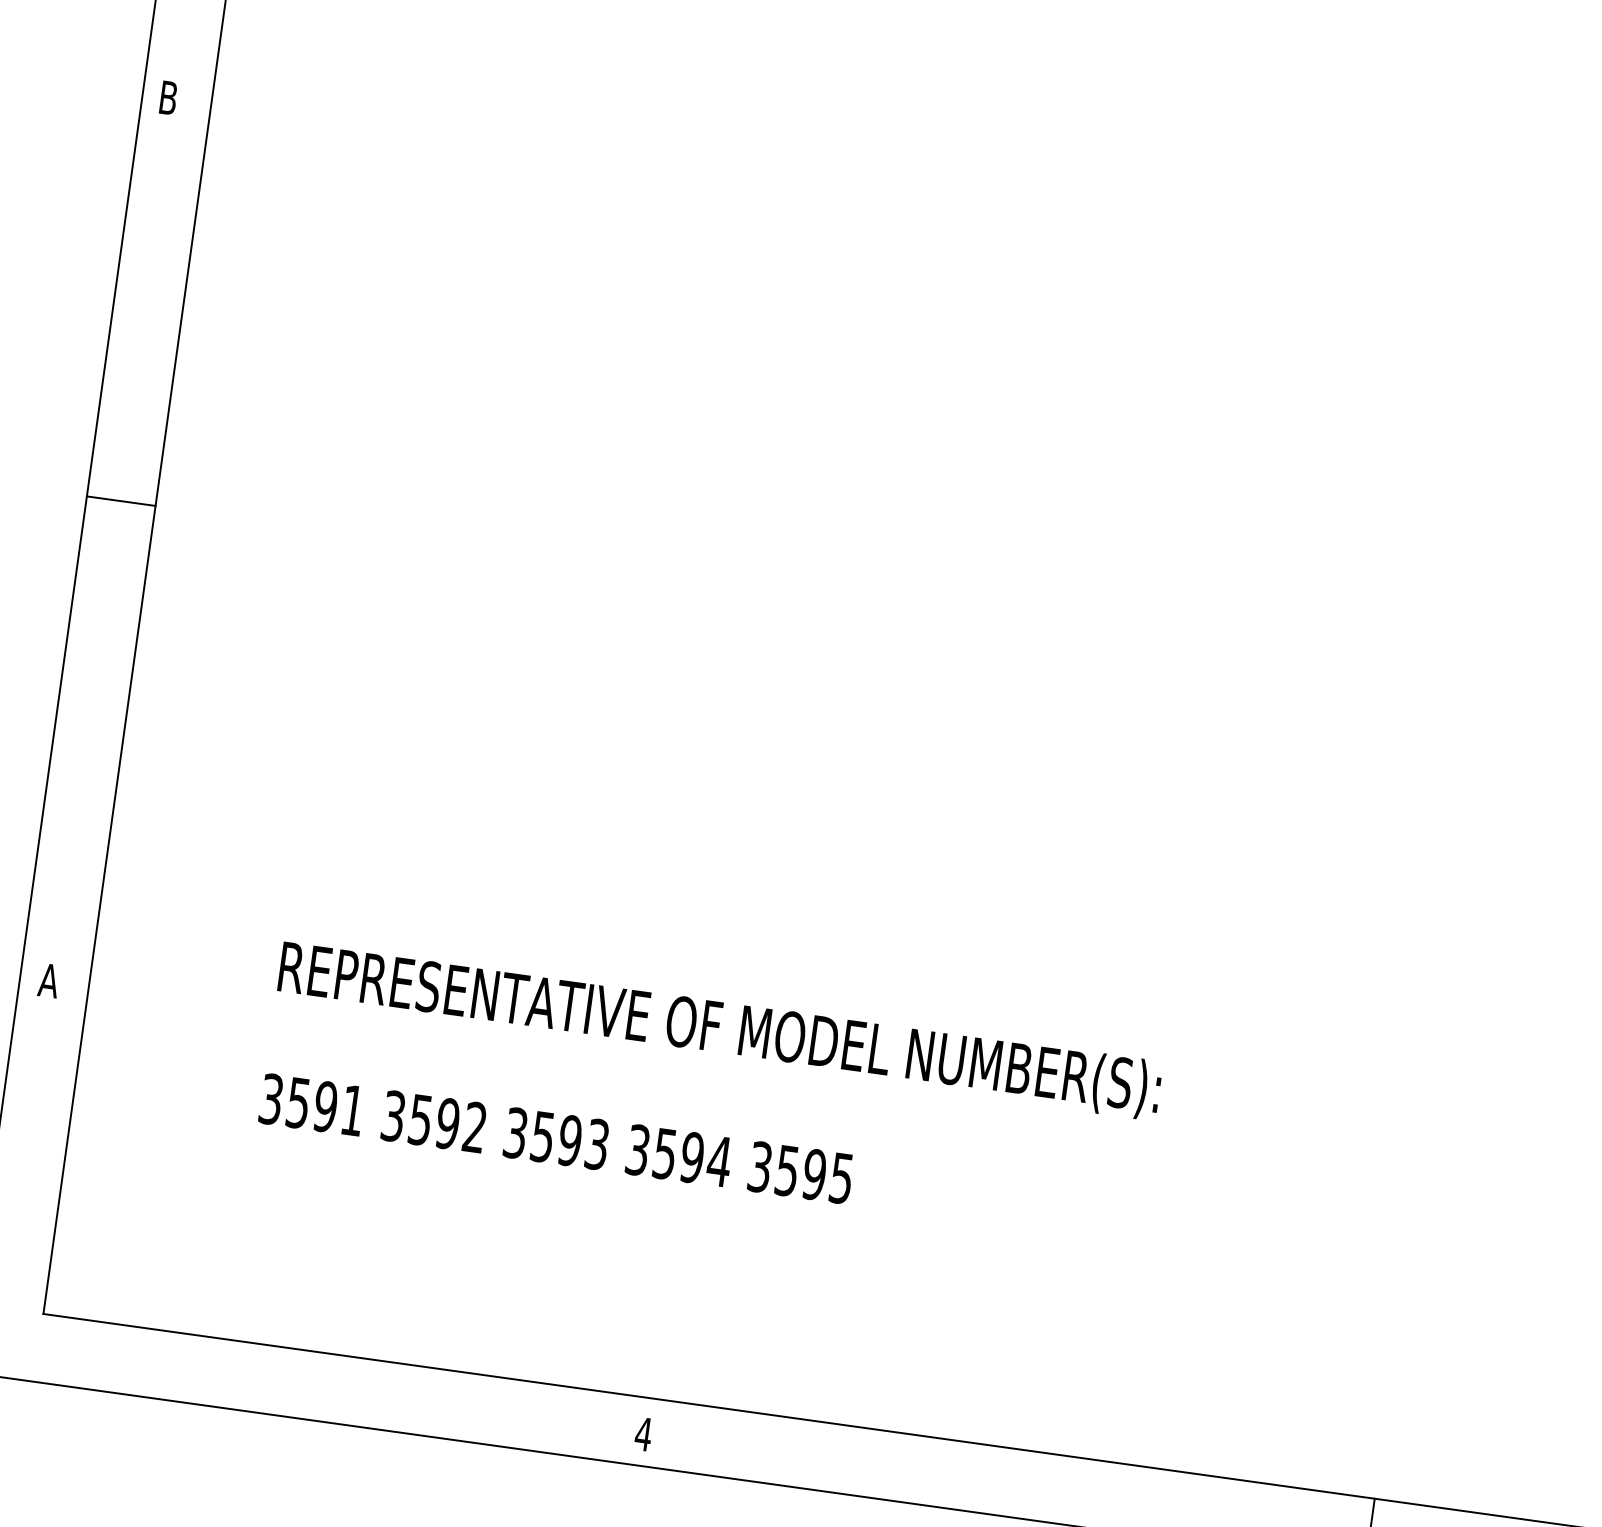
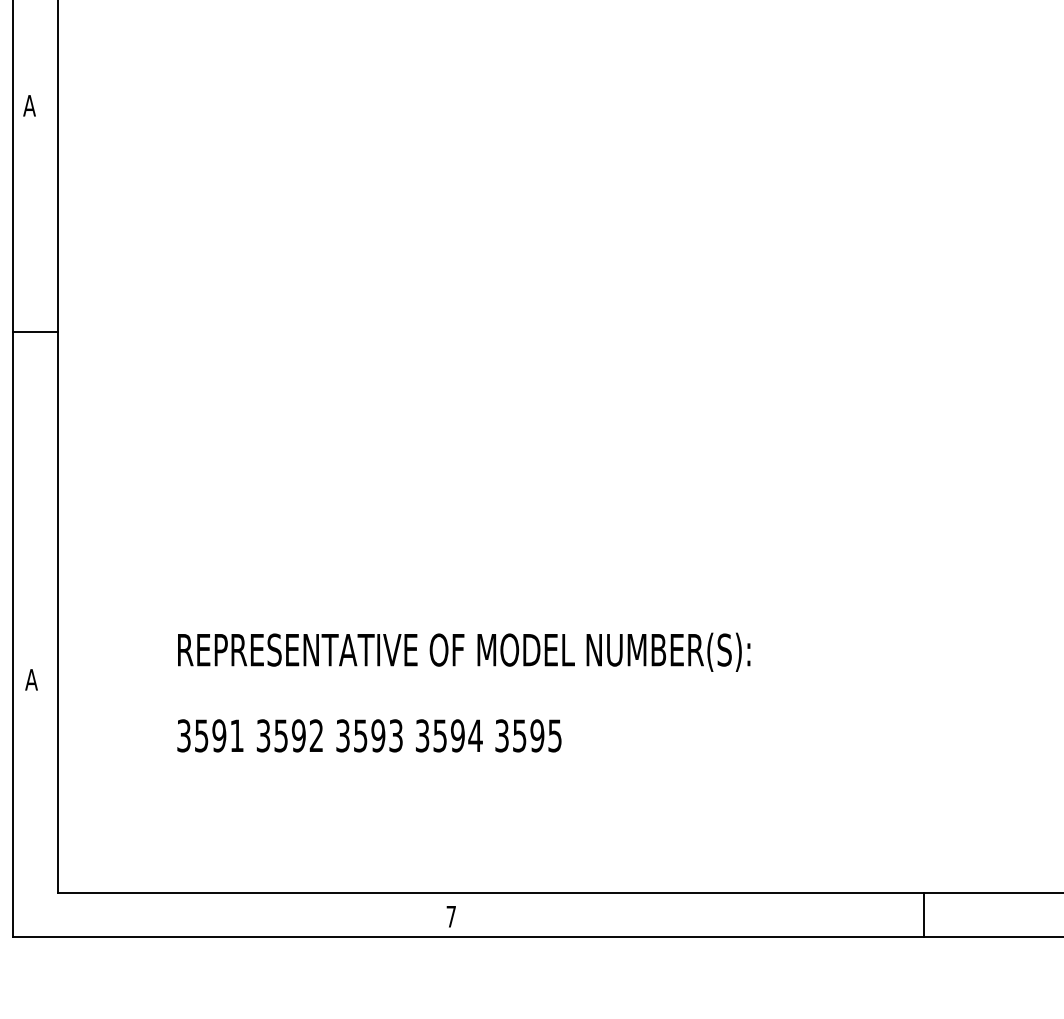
text: (168, 97) -> (29, 105), B -> A
line: (120, 501) -> (34, 332), moved
text: (643, 1433) -> (451, 916), 4 -> 7

